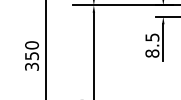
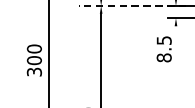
line: (122, 5) -> (131, 6), solid -> dashed
line: (163, 42) -> (176, 45), removed
text: (31, 55) -> (33, 59), 350 -> 300

